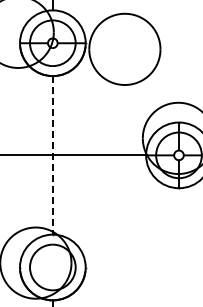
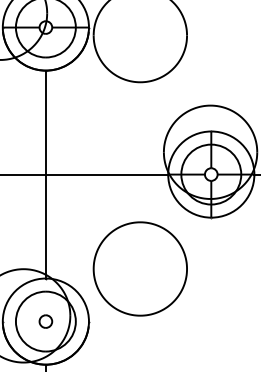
line: (52, 155) -> (45, 174), dashed -> solid
part: (124, 226) -> (139, 267), added
part: (52, 267) -> (45, 321), added

